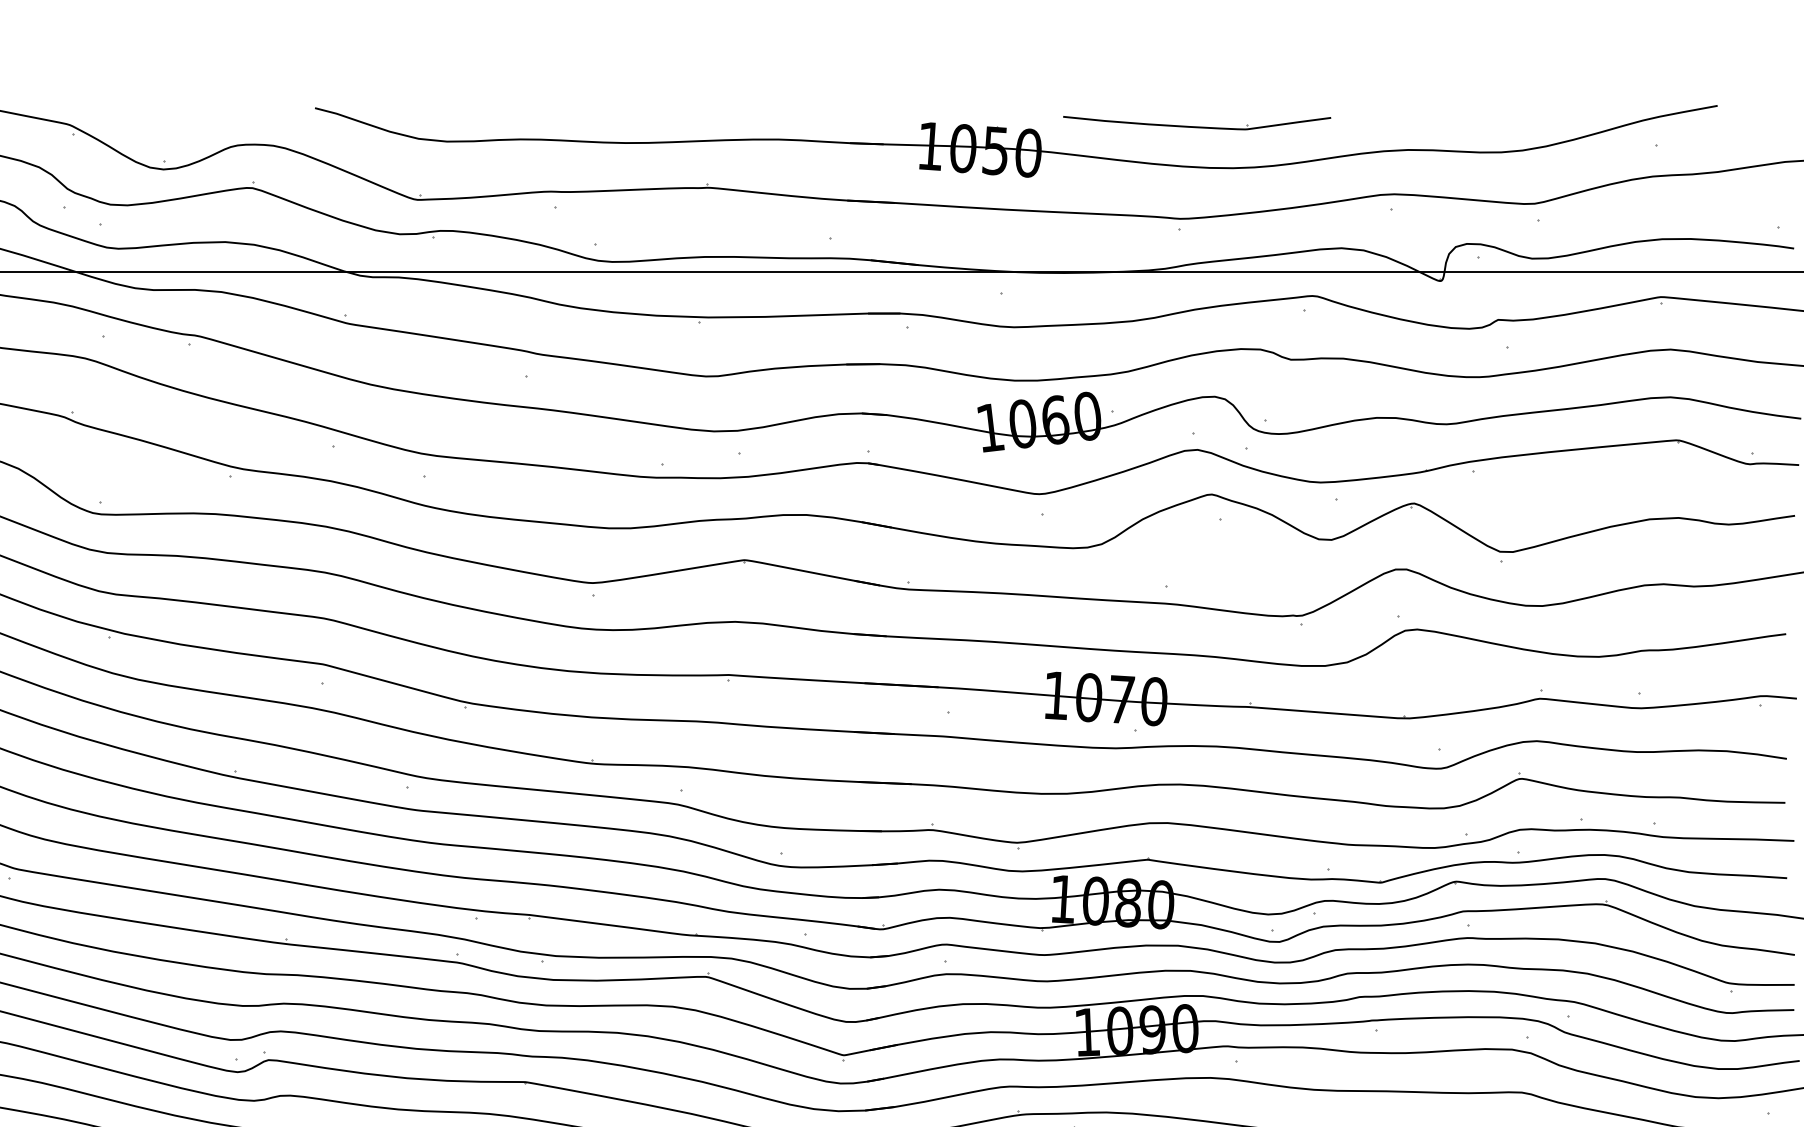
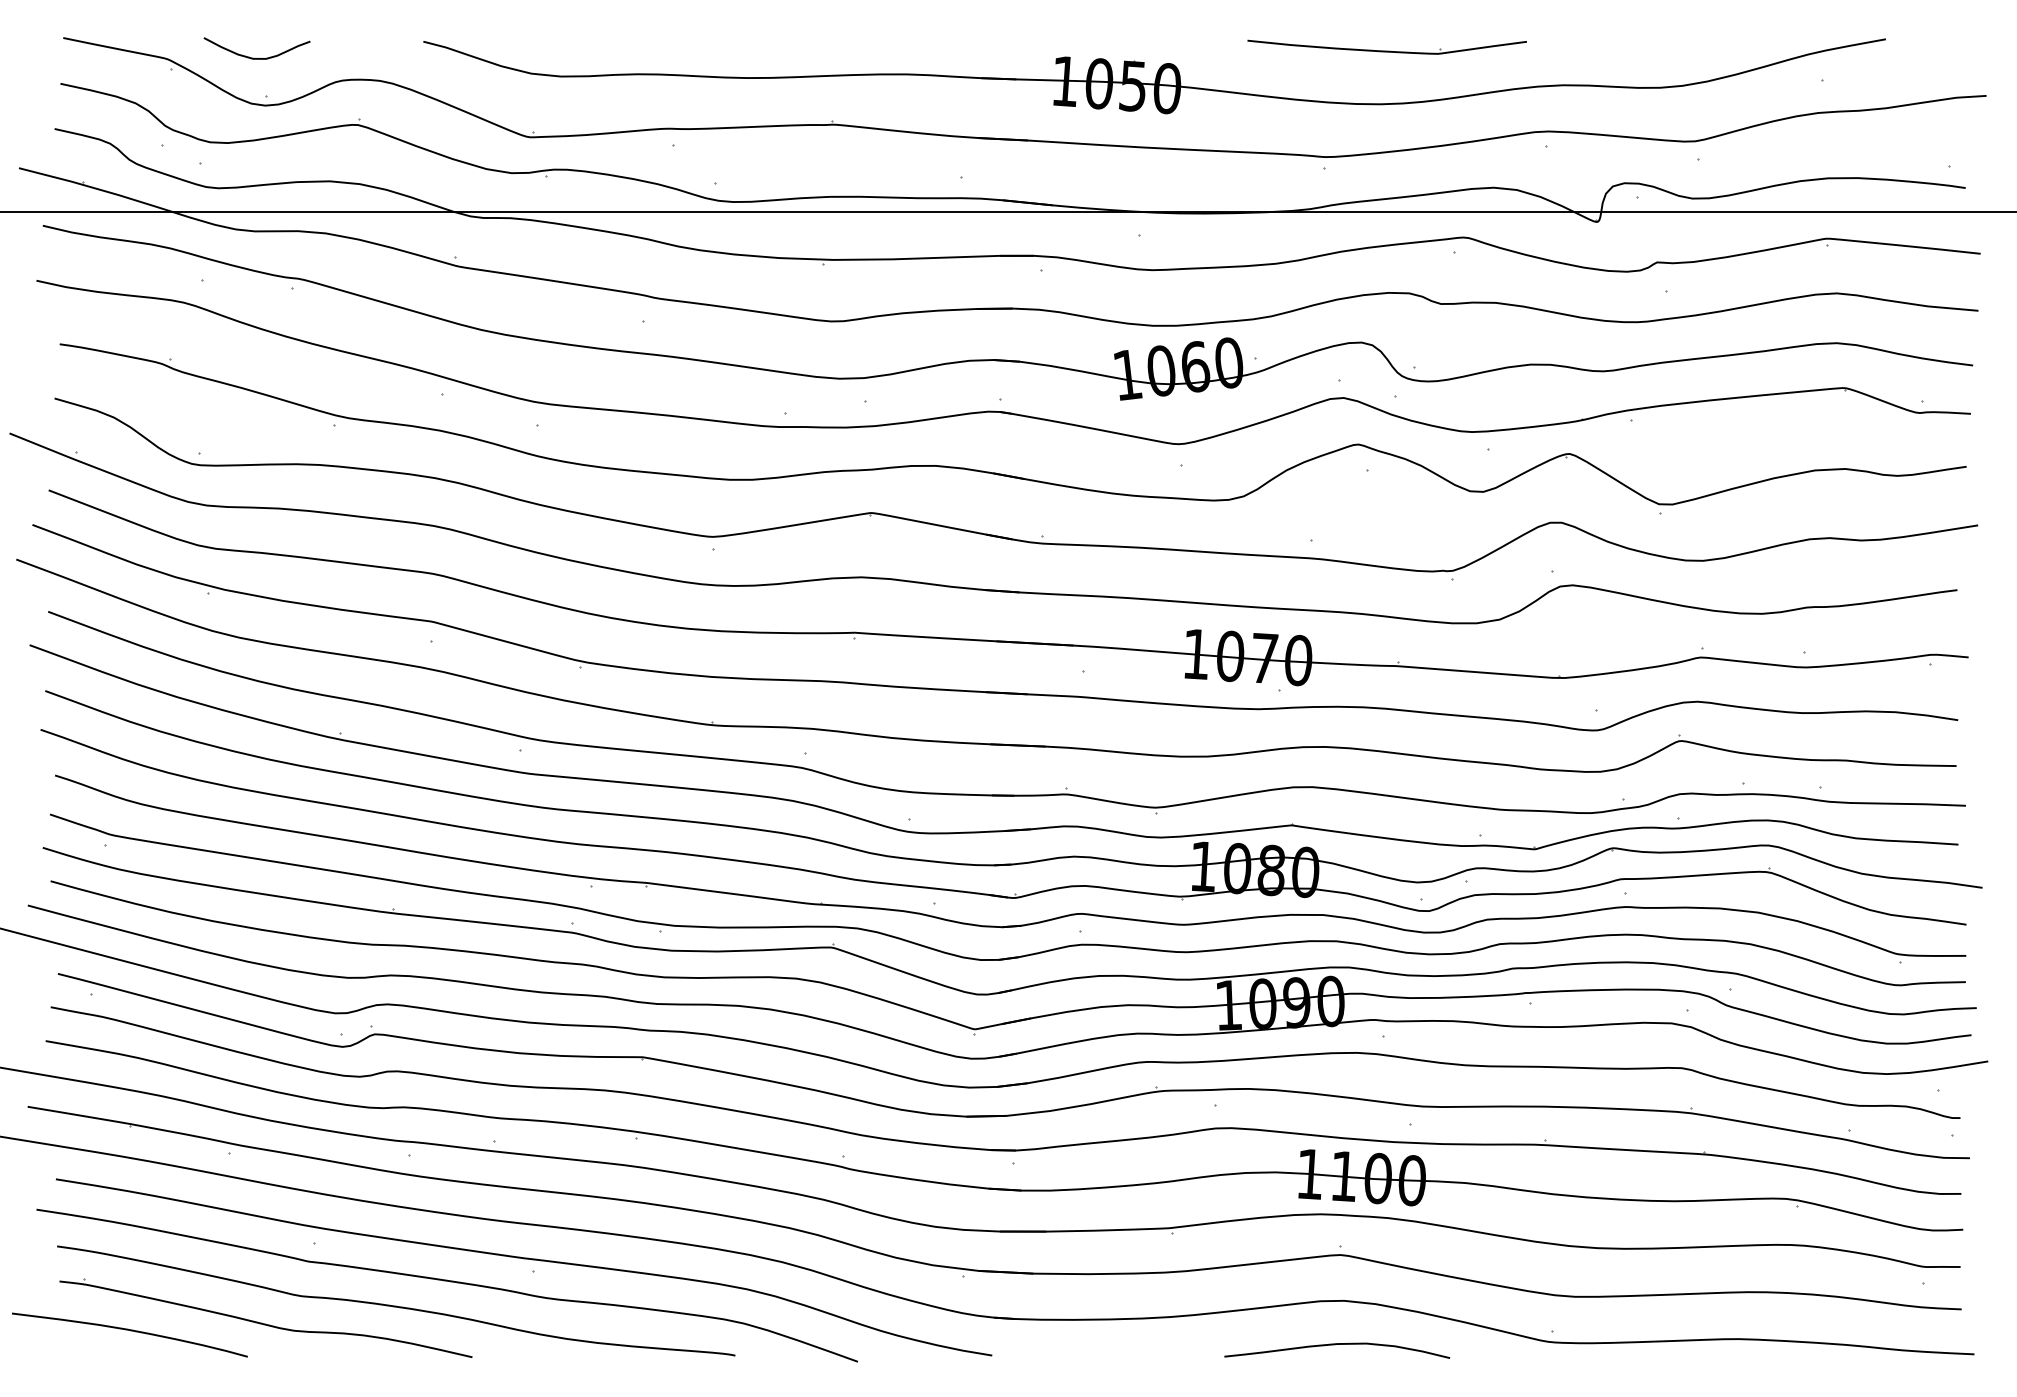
part: (1196, 122) -> (1386, 46), moved
curve: (152, 123) -> (253, 57), added

